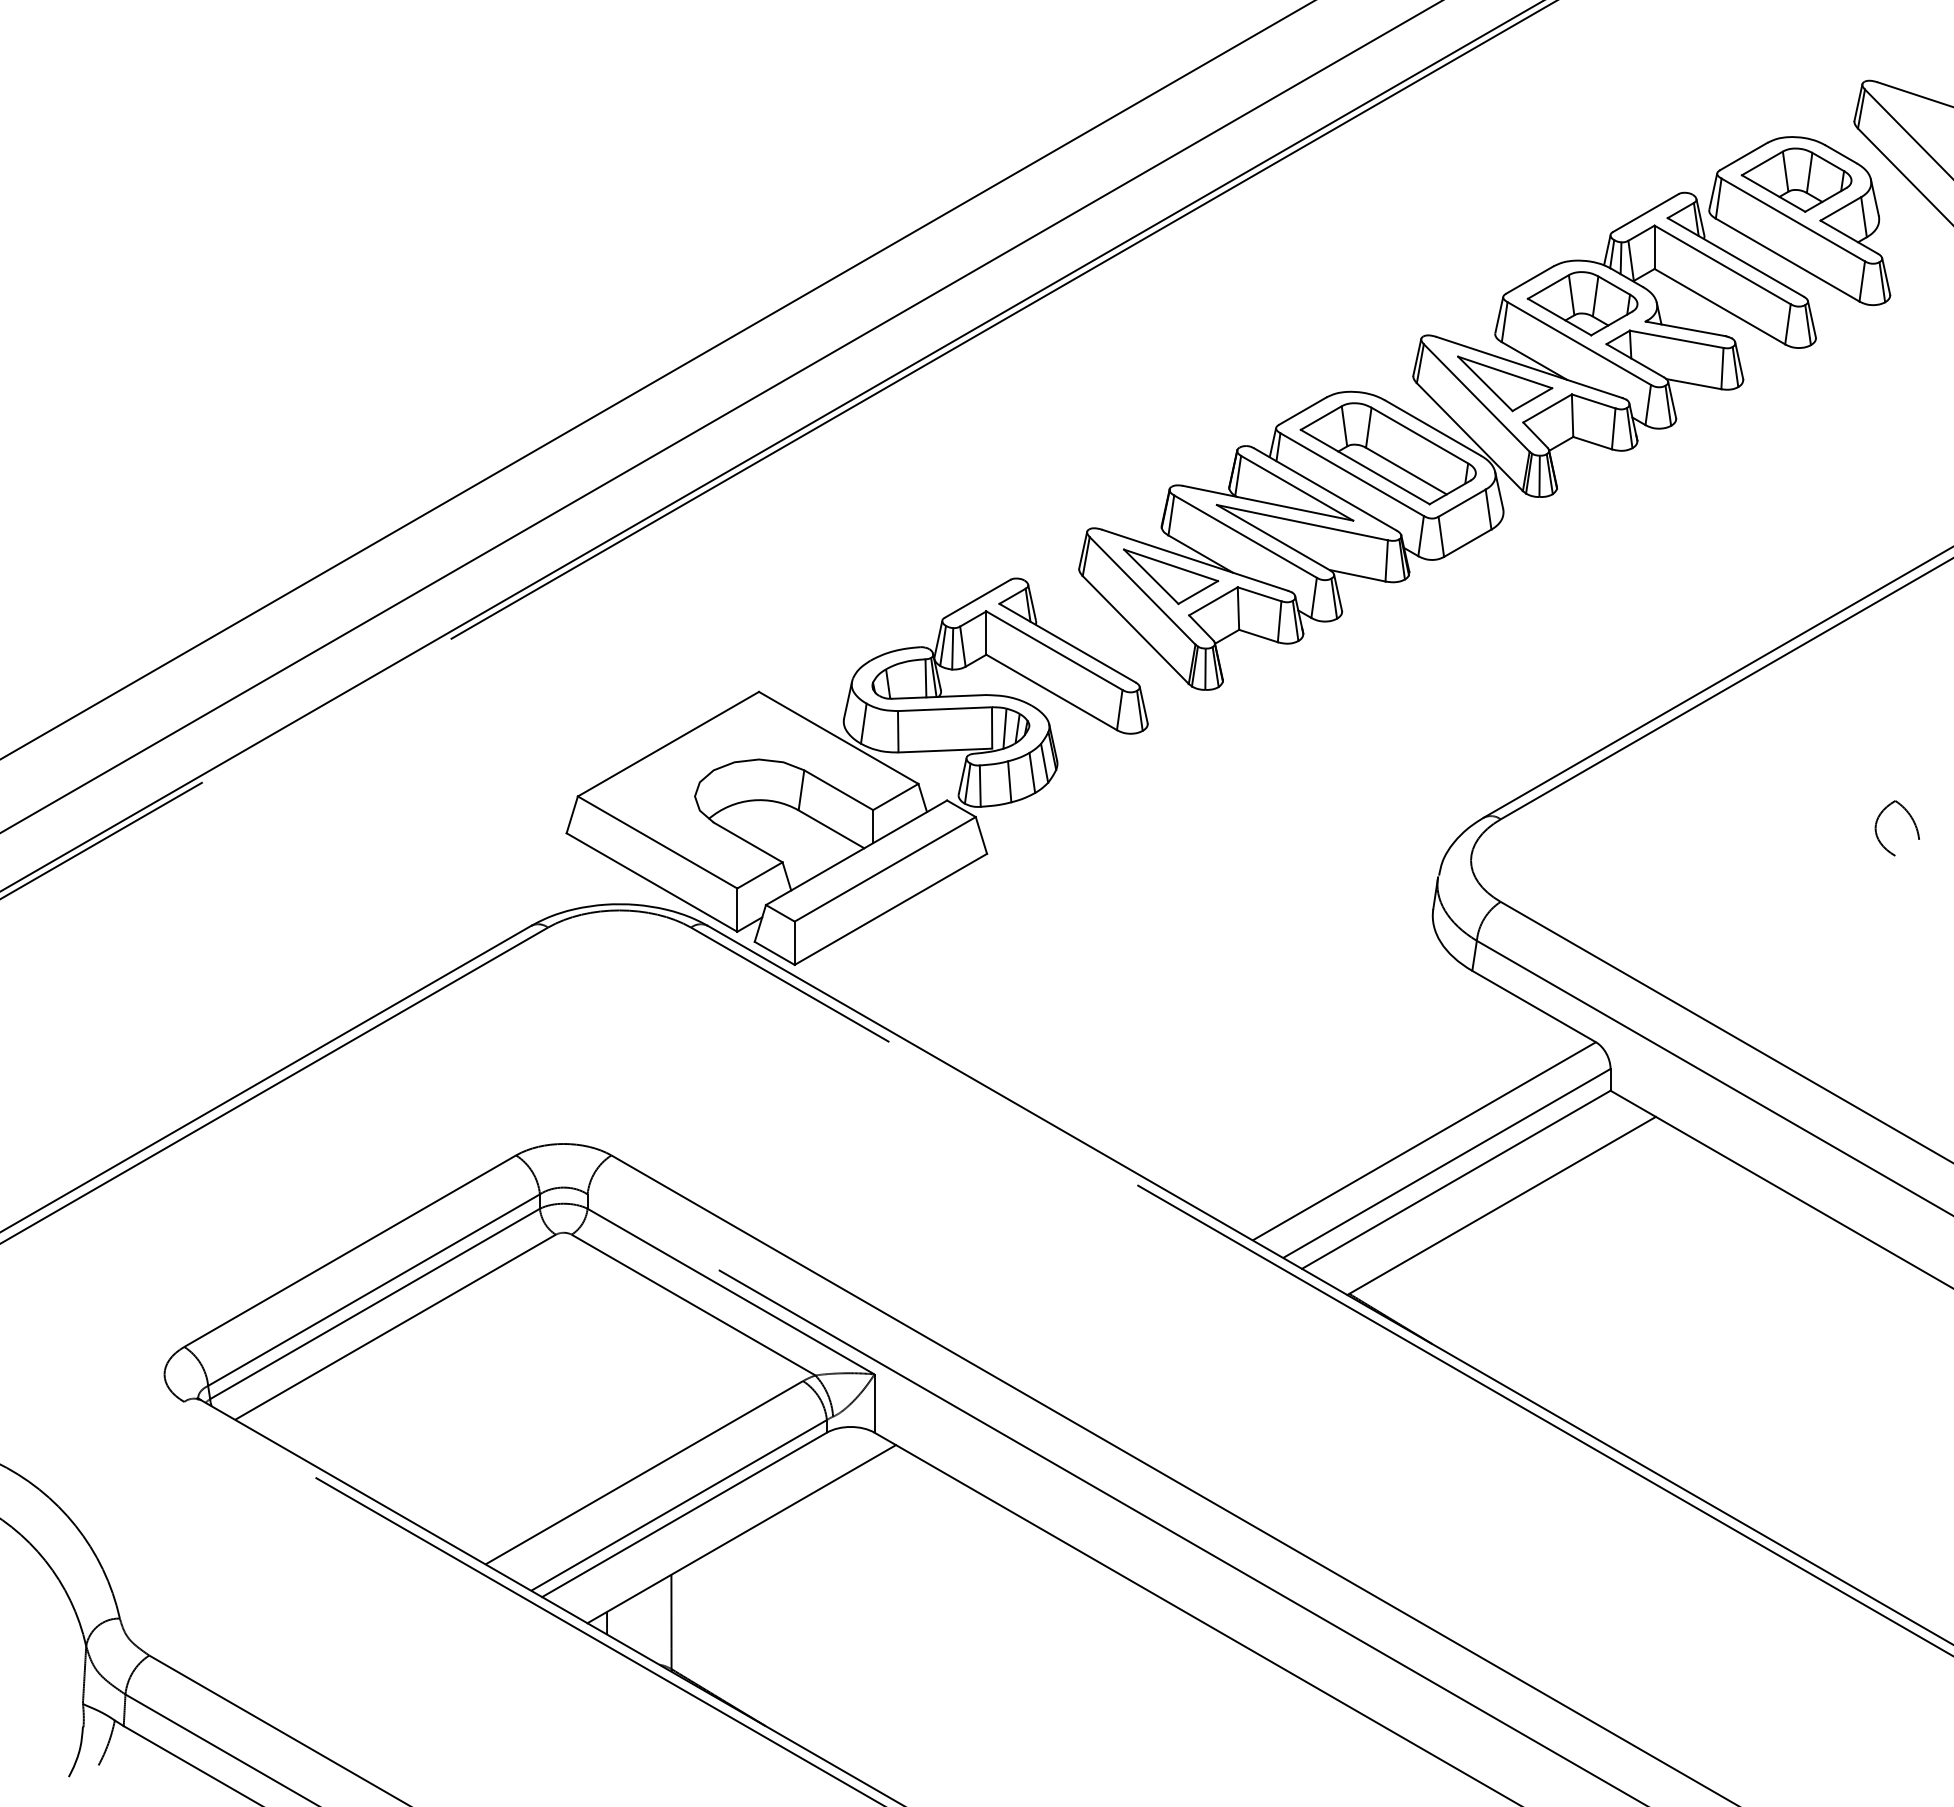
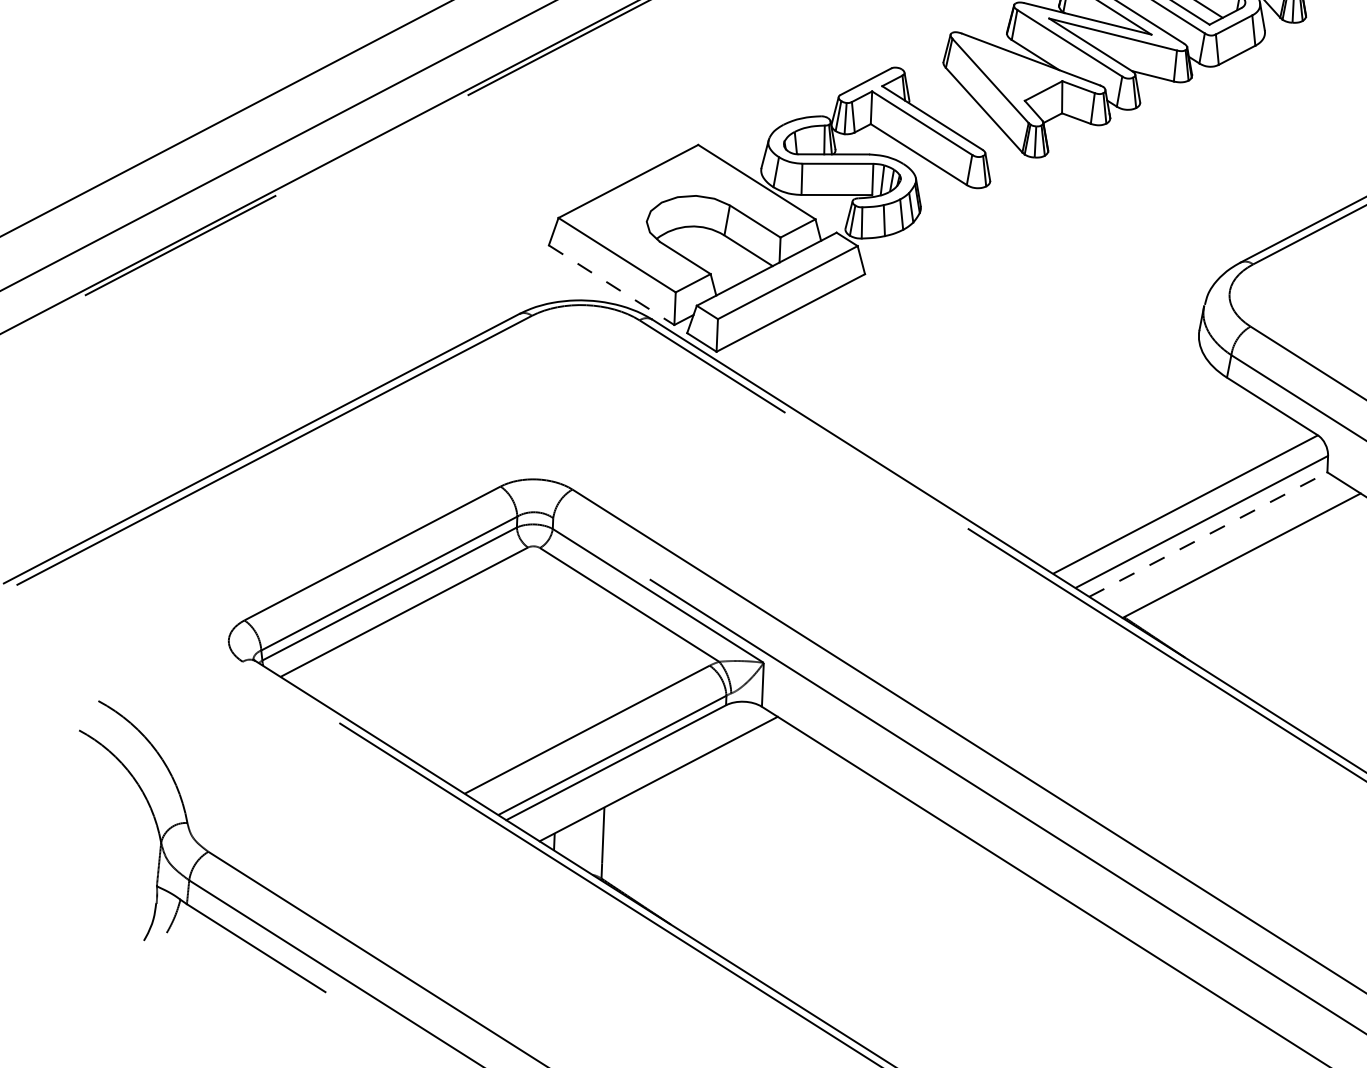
part: (1171, 576) -> (1012, 70), removed
line: (652, 882) -> (612, 285), solid -> dashed
line: (1456, 1179) -> (1208, 534), solid -> dashed

